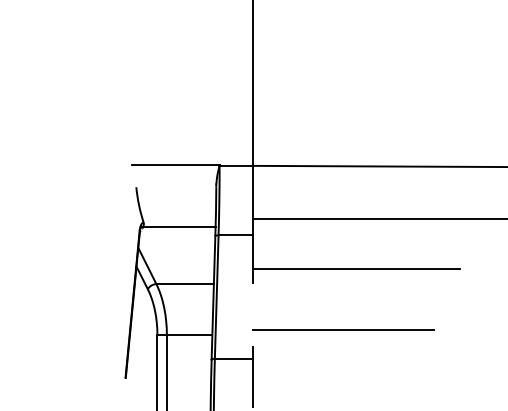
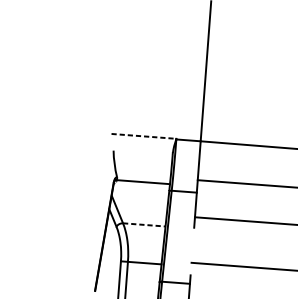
line: (175, 165) -> (143, 136), solid -> dashed
line: (185, 284) -> (144, 225), solid -> dashed

